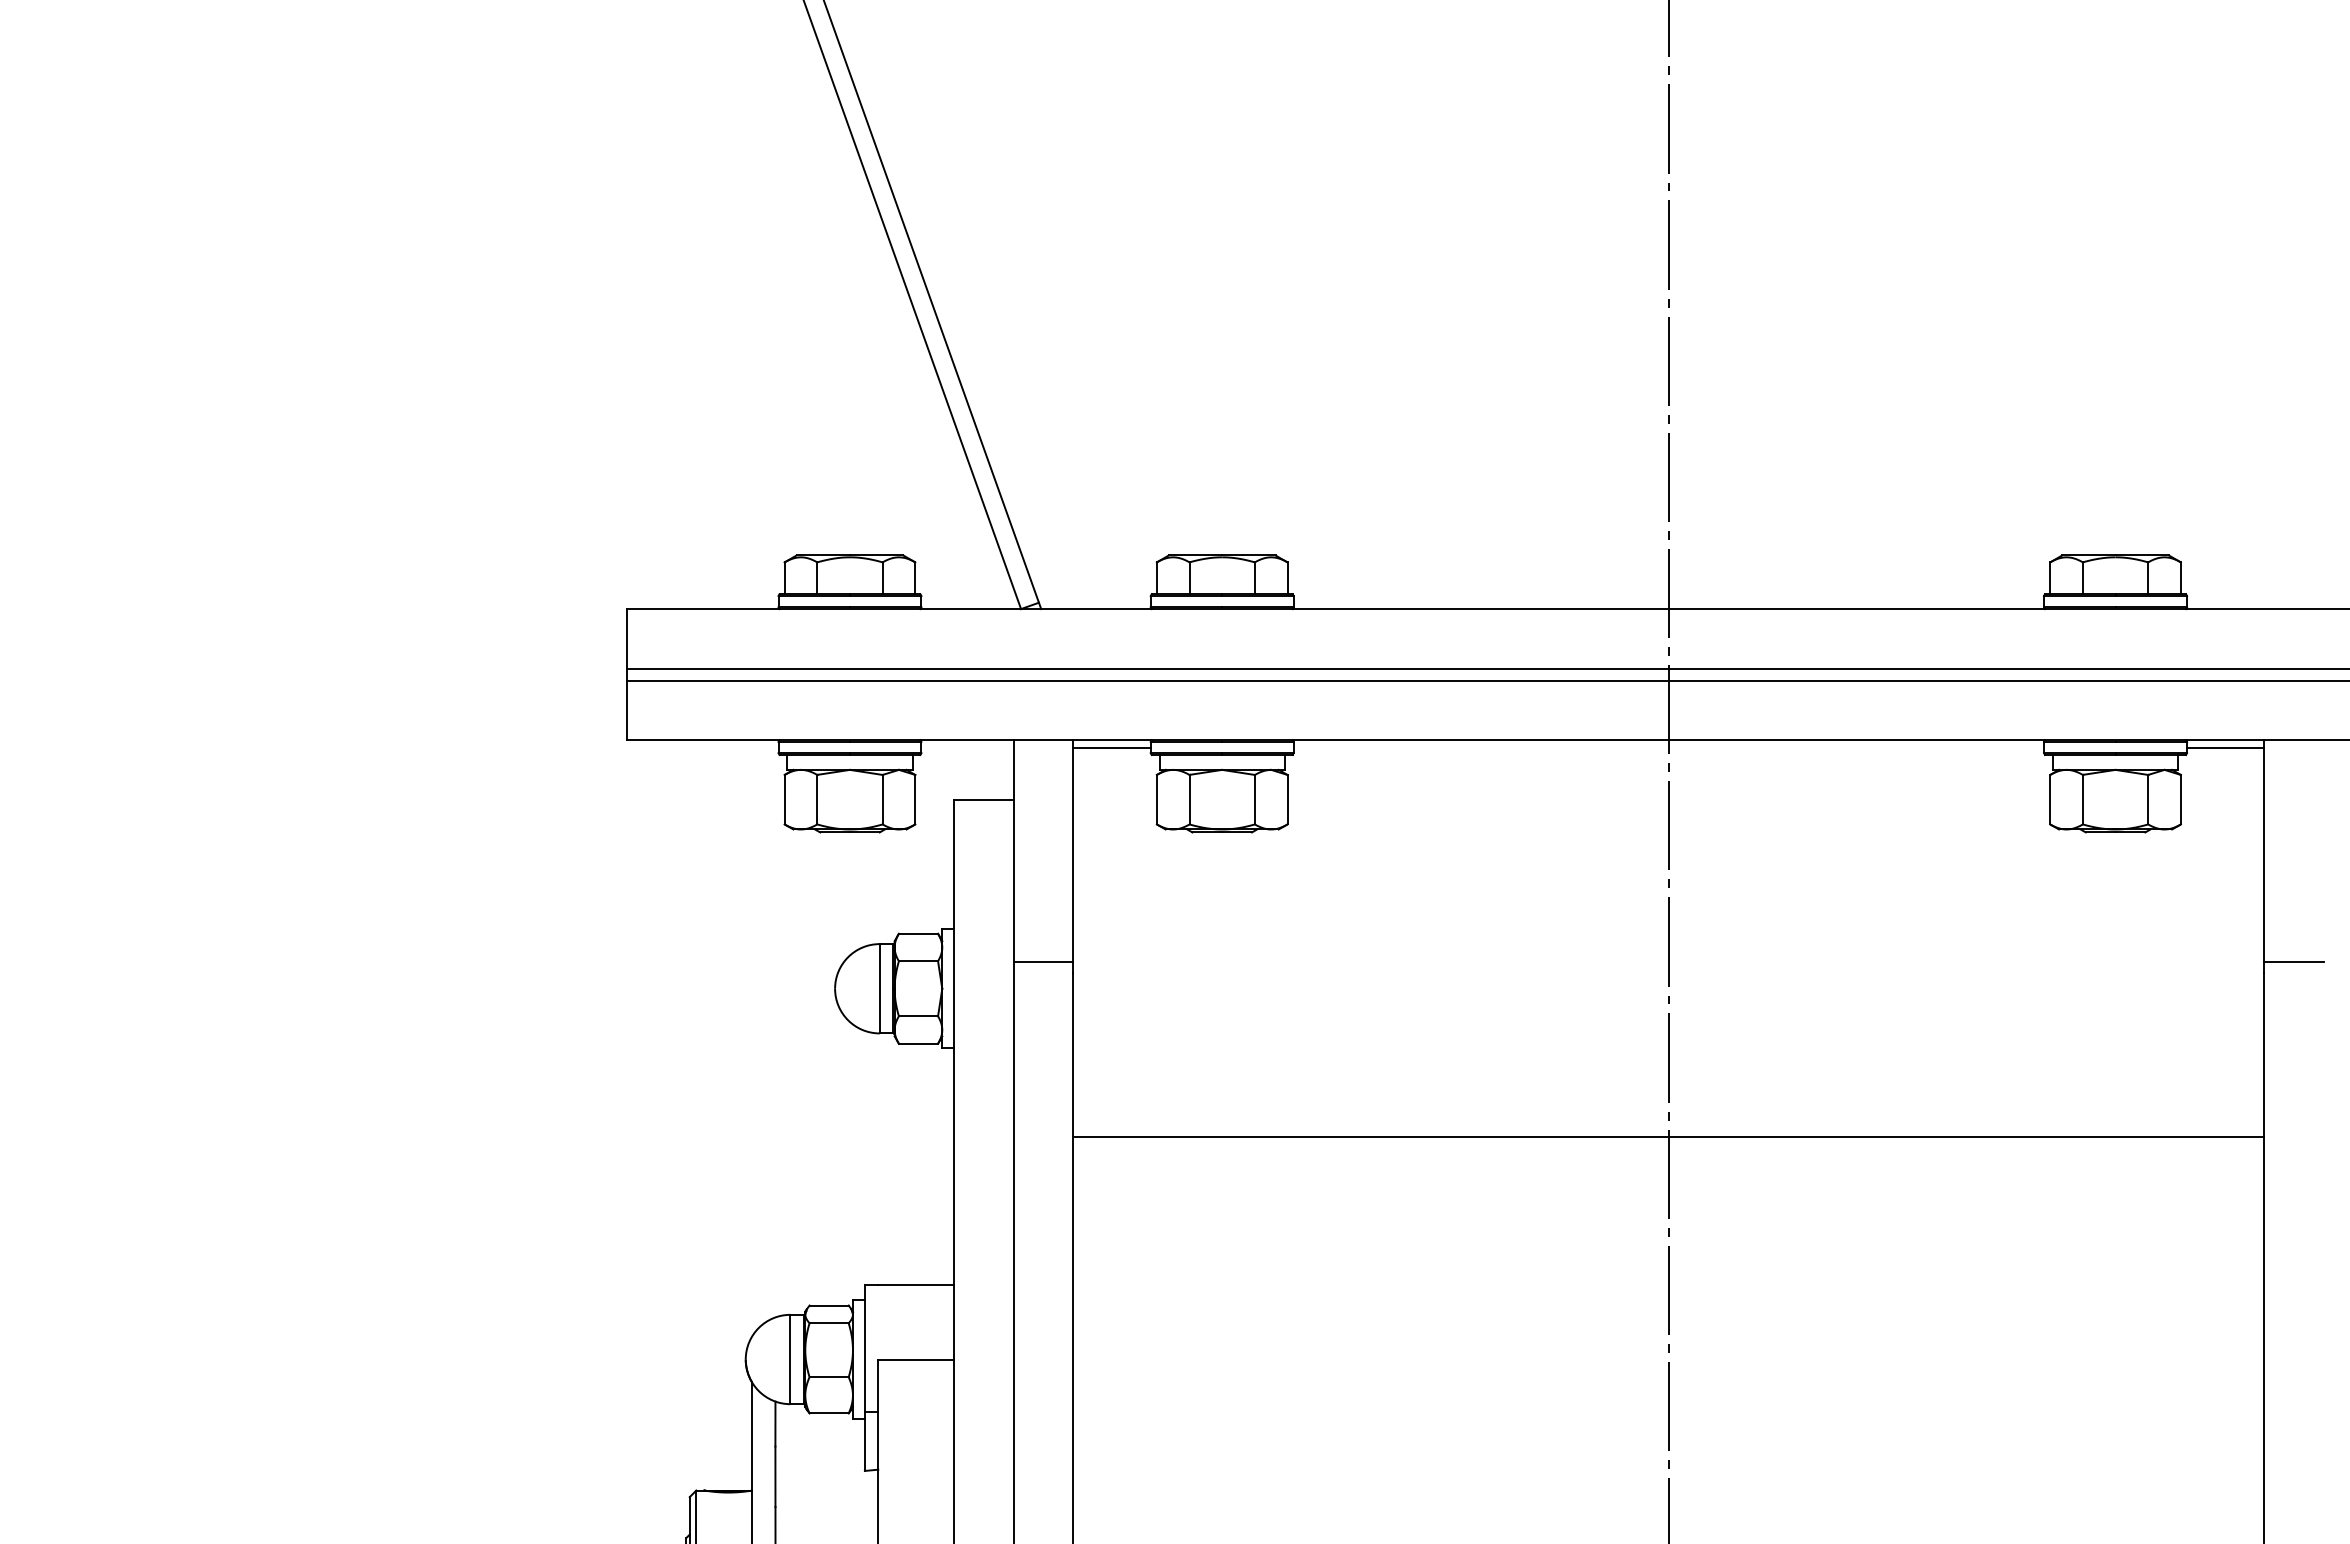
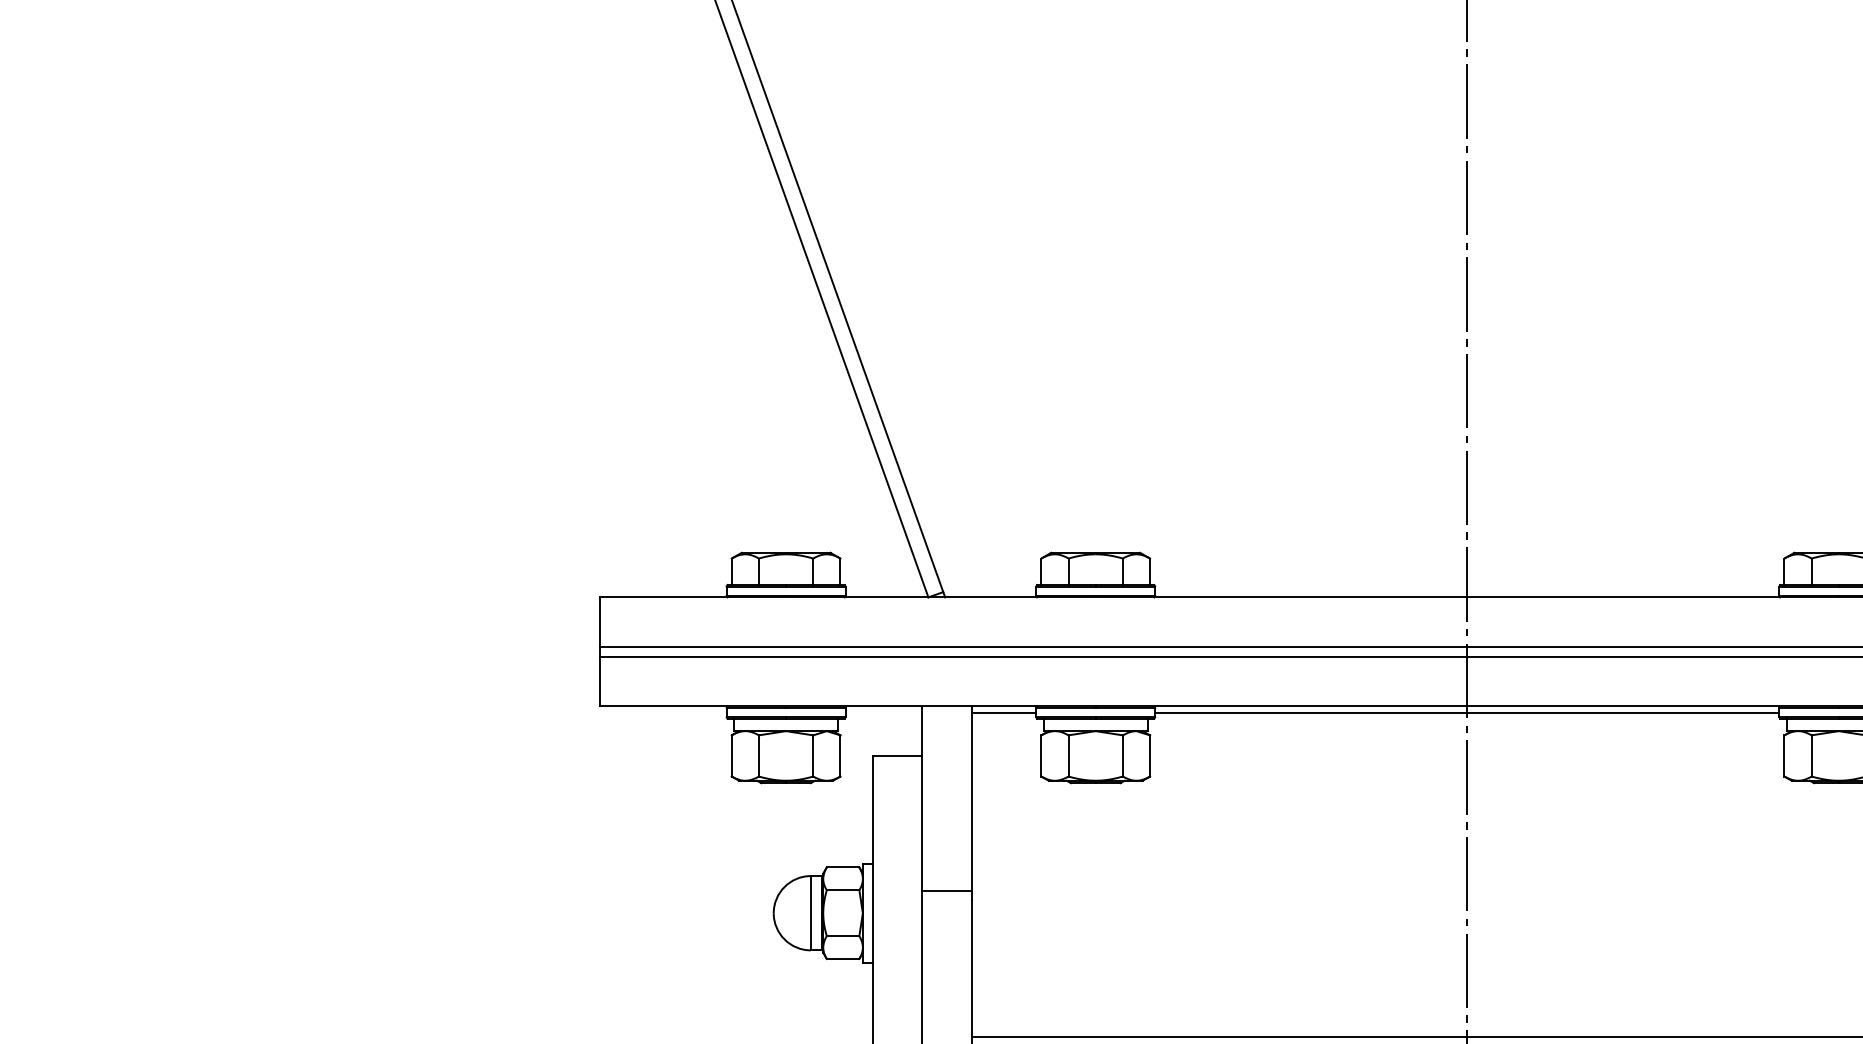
line: (1668, 747) -> (1466, 712), added

